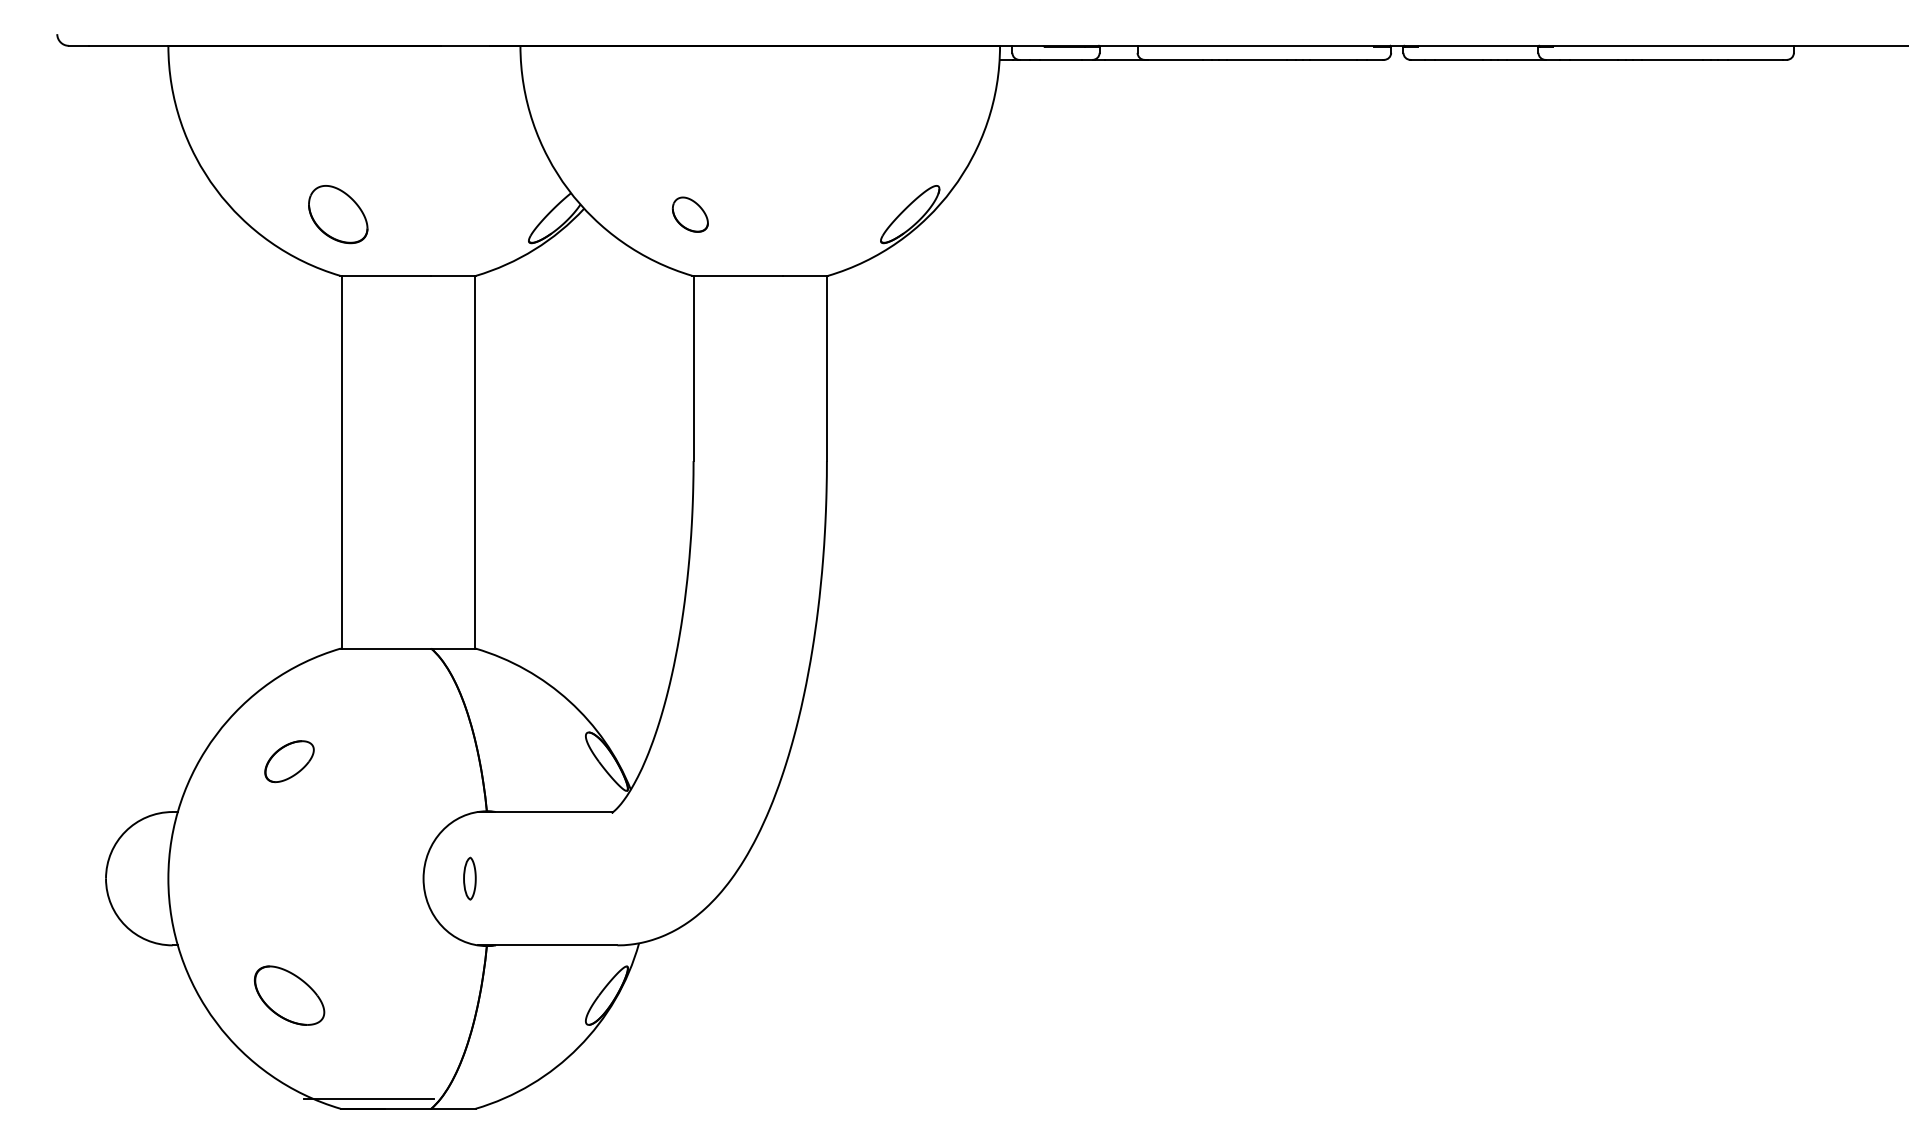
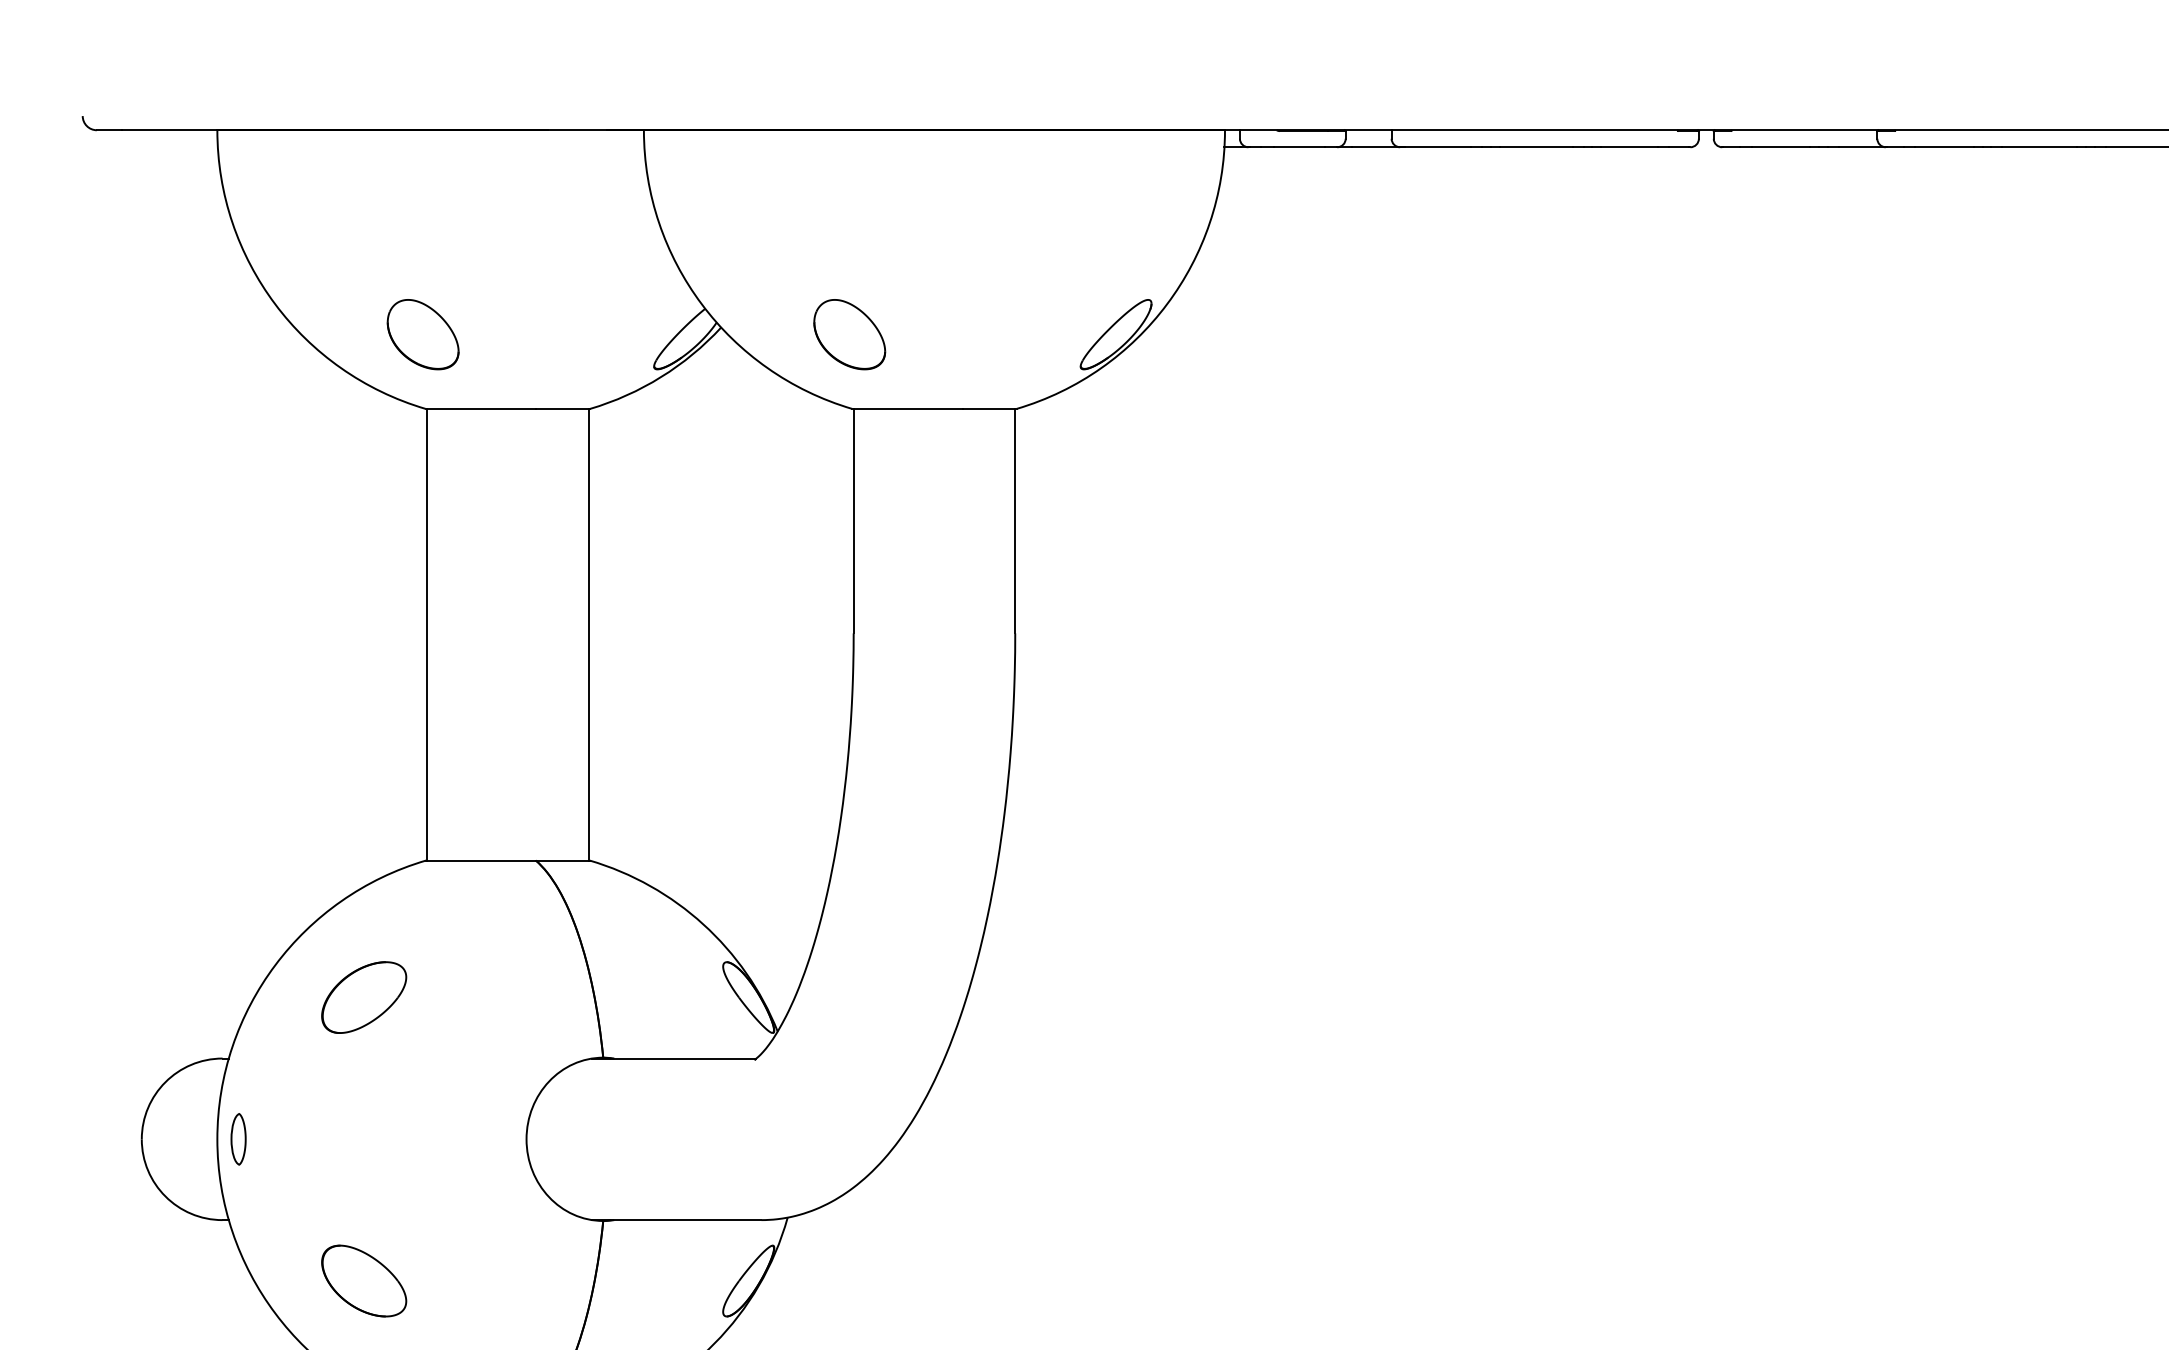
part: (690, 214) -> (849, 334), size x1.67
part: (289, 761) -> (364, 997), size x1.43
part: (469, 878) -> (238, 1139), moved

